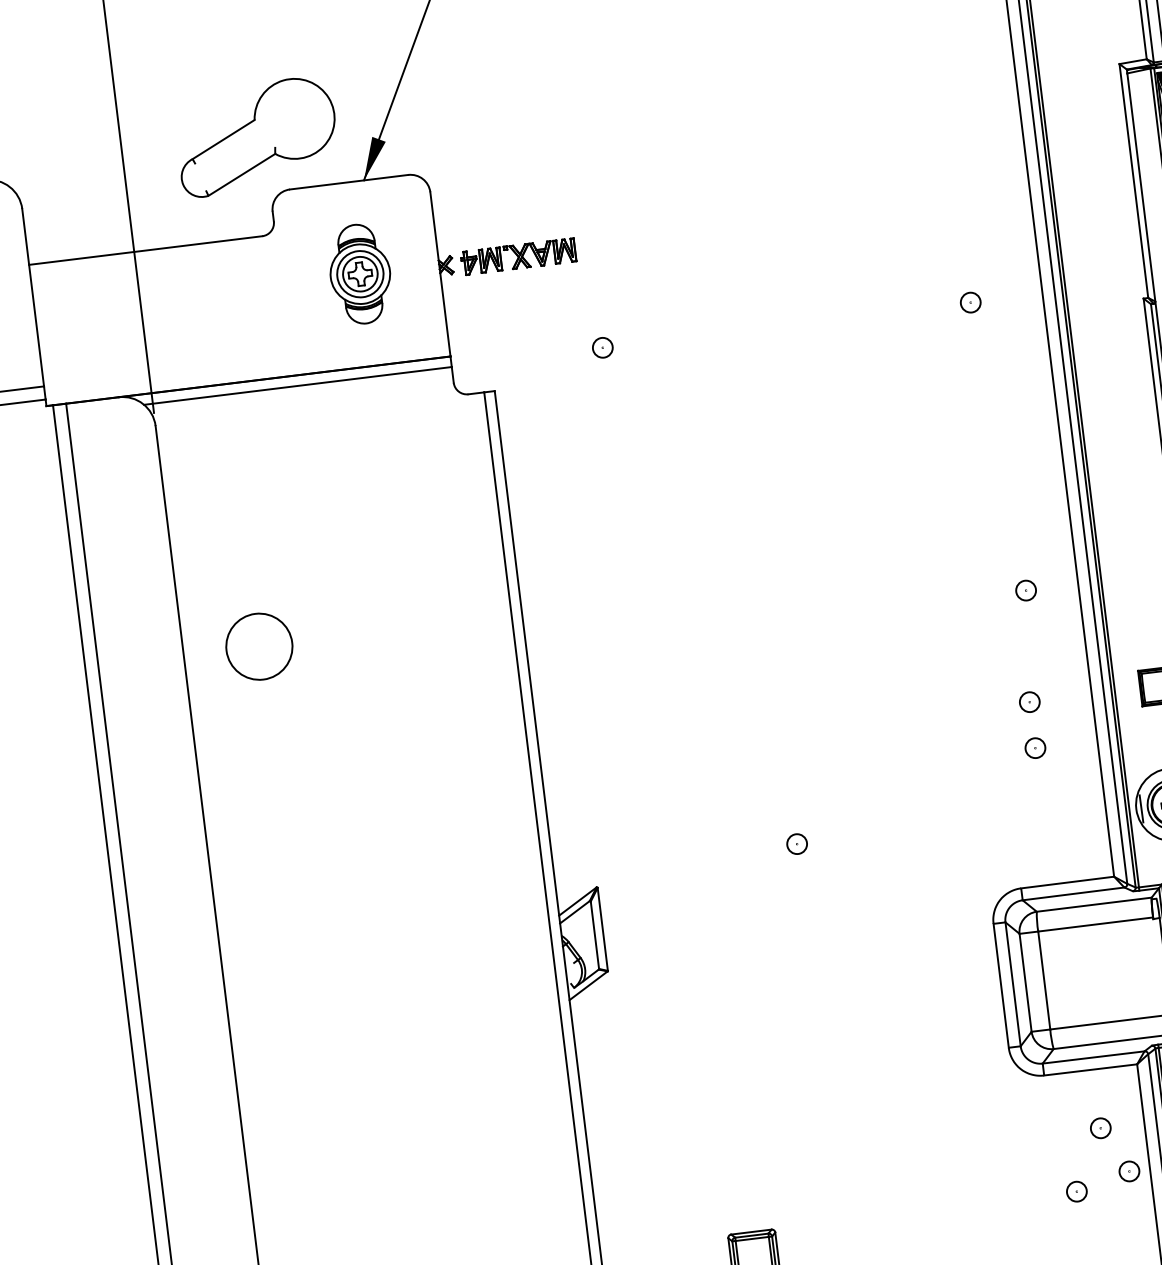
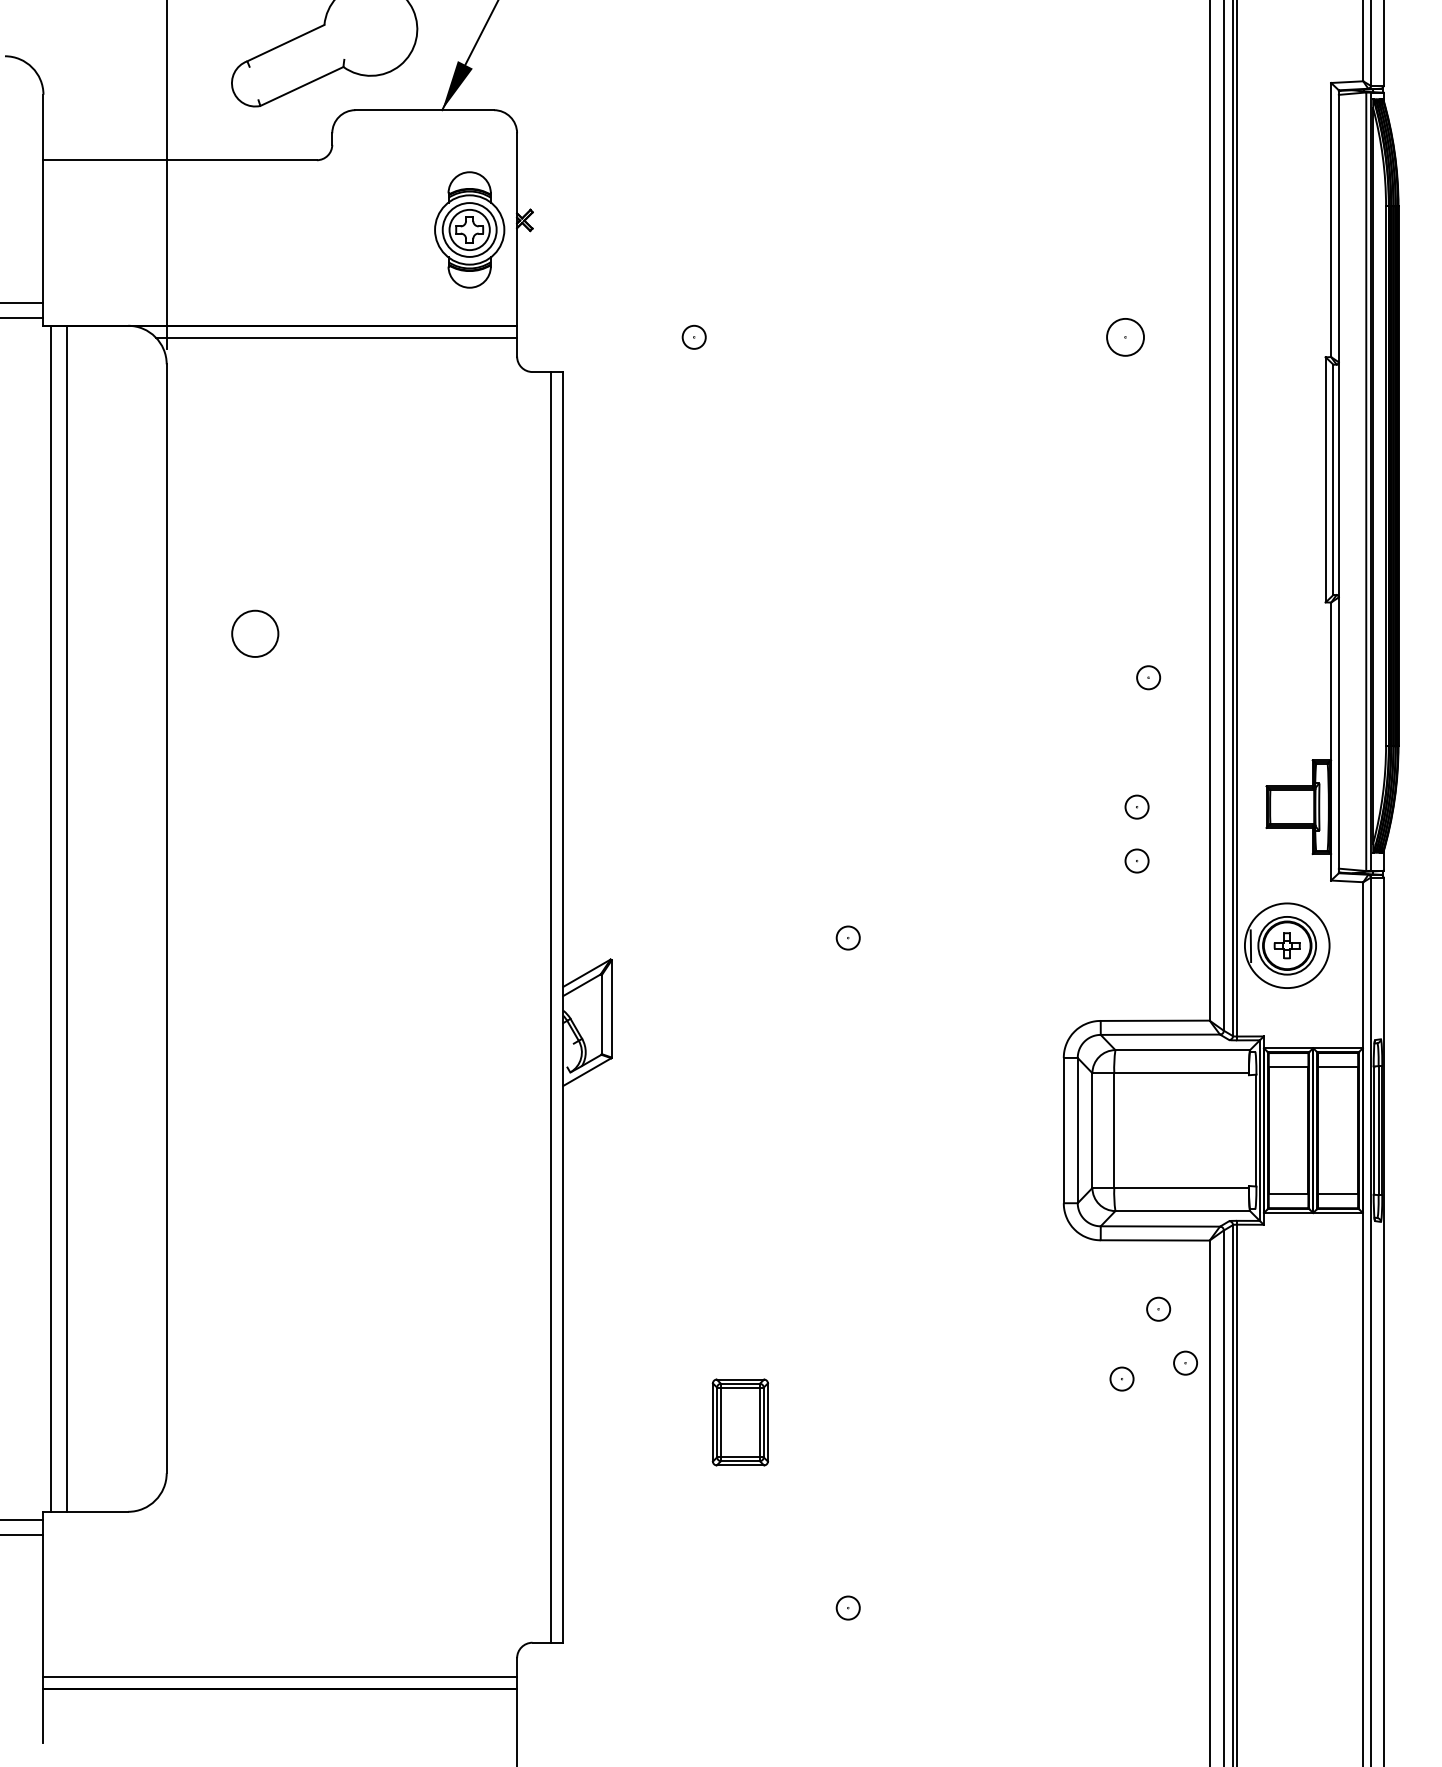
part: (518, 256) -> (609, 220), removed
part: (360, 273) -> (469, 229), moved
circle: (970, 301) -> (1125, 336), size x1.6
circle: (258, 646) -> (254, 633), size x0.6

